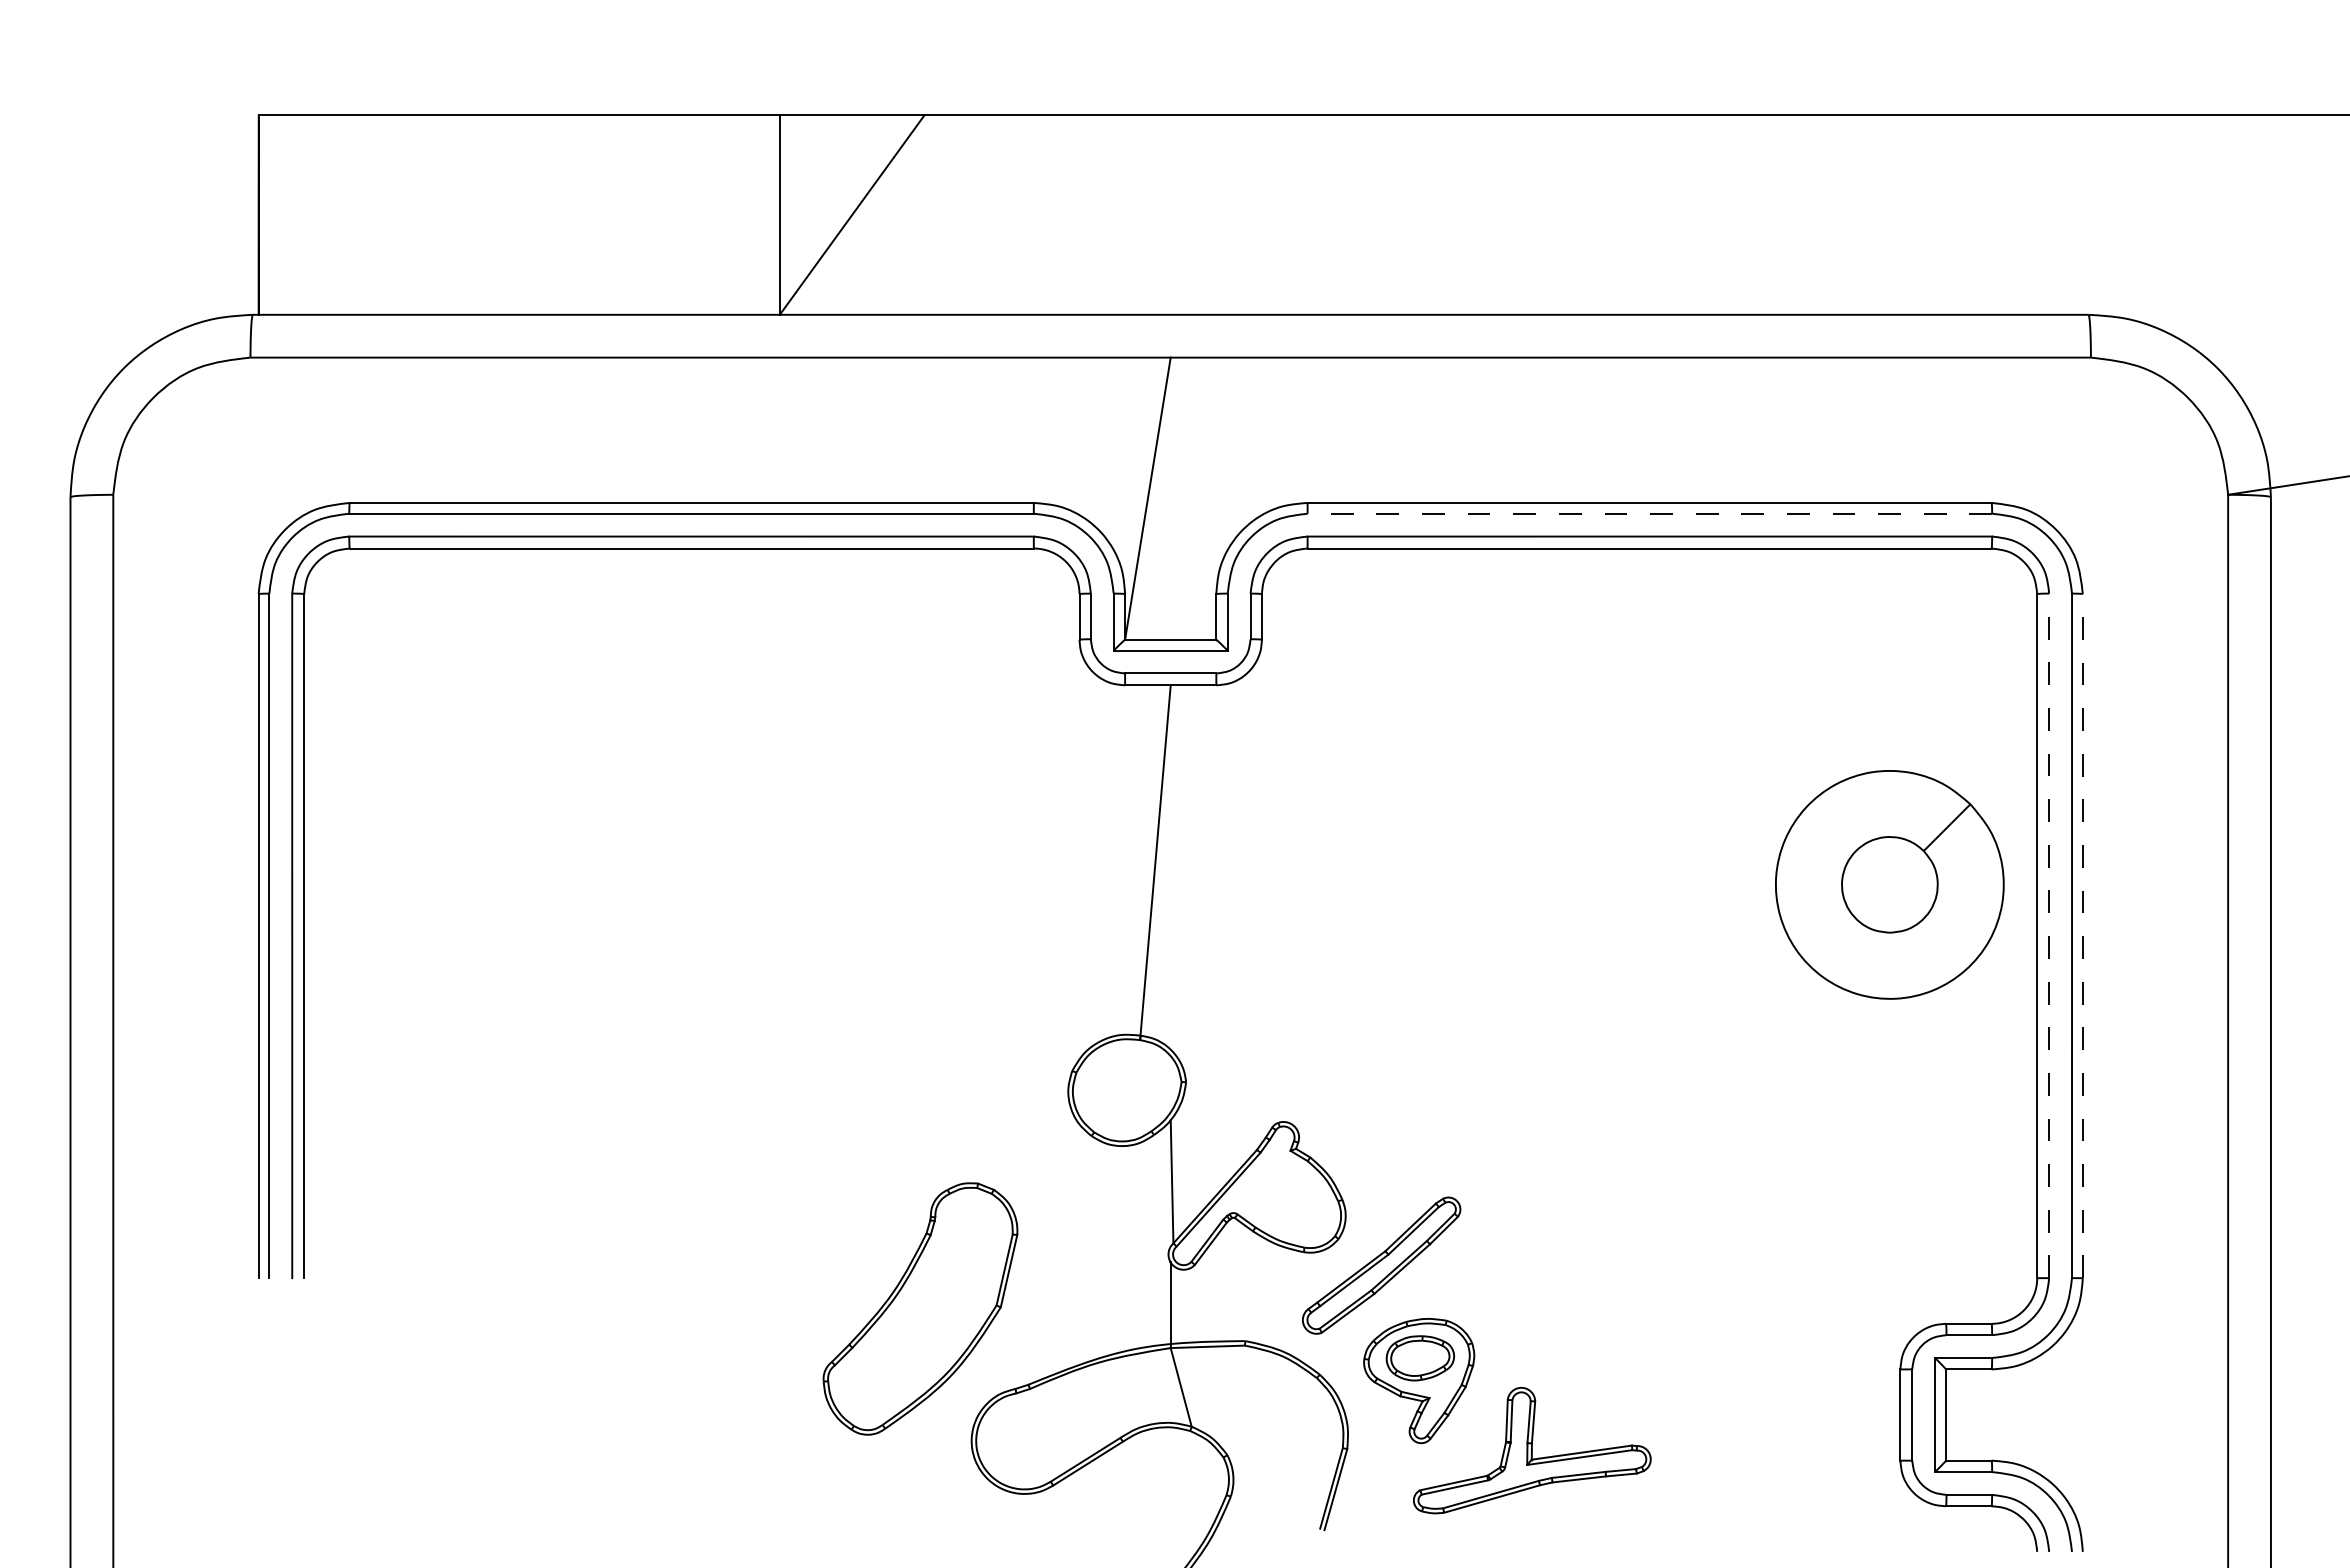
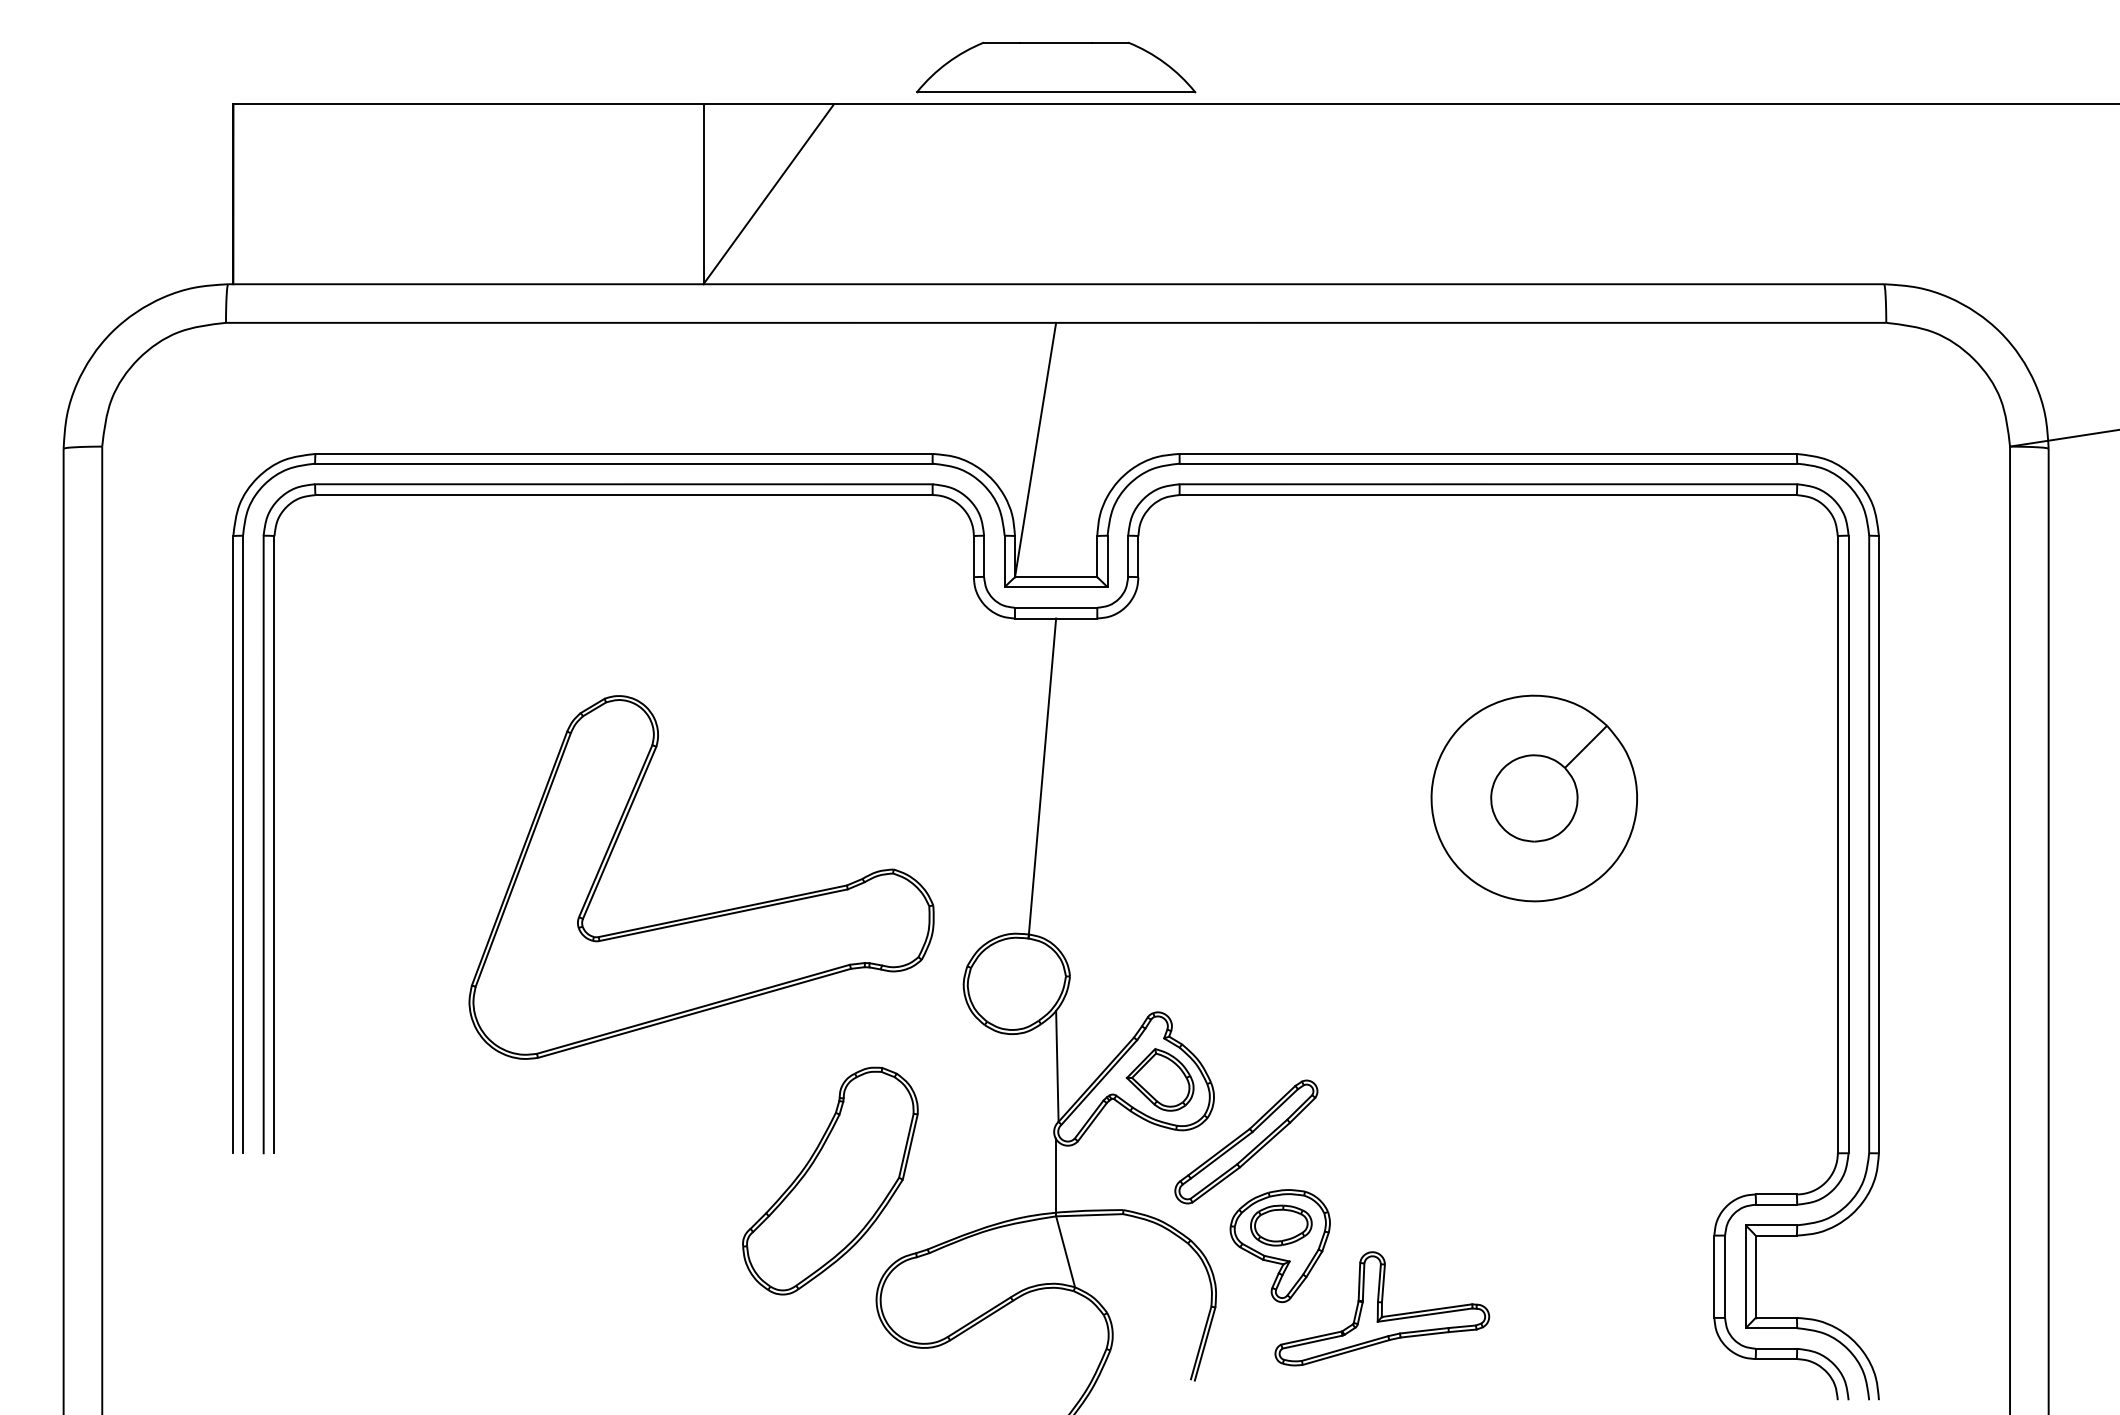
part: (1171, 74) -> (1056, 67), added
line: (1649, 513) -> (1488, 463), dashed -> solid
part: (1889, 884) -> (1534, 798), moved
line: (2049, 935) -> (1848, 844), dashed -> solid
line: (2082, 935) -> (1878, 844), dashed -> solid
part: (787, 1011) -> (710, 912), added
part: (1285, 1196) -> (1159, 1079), added

